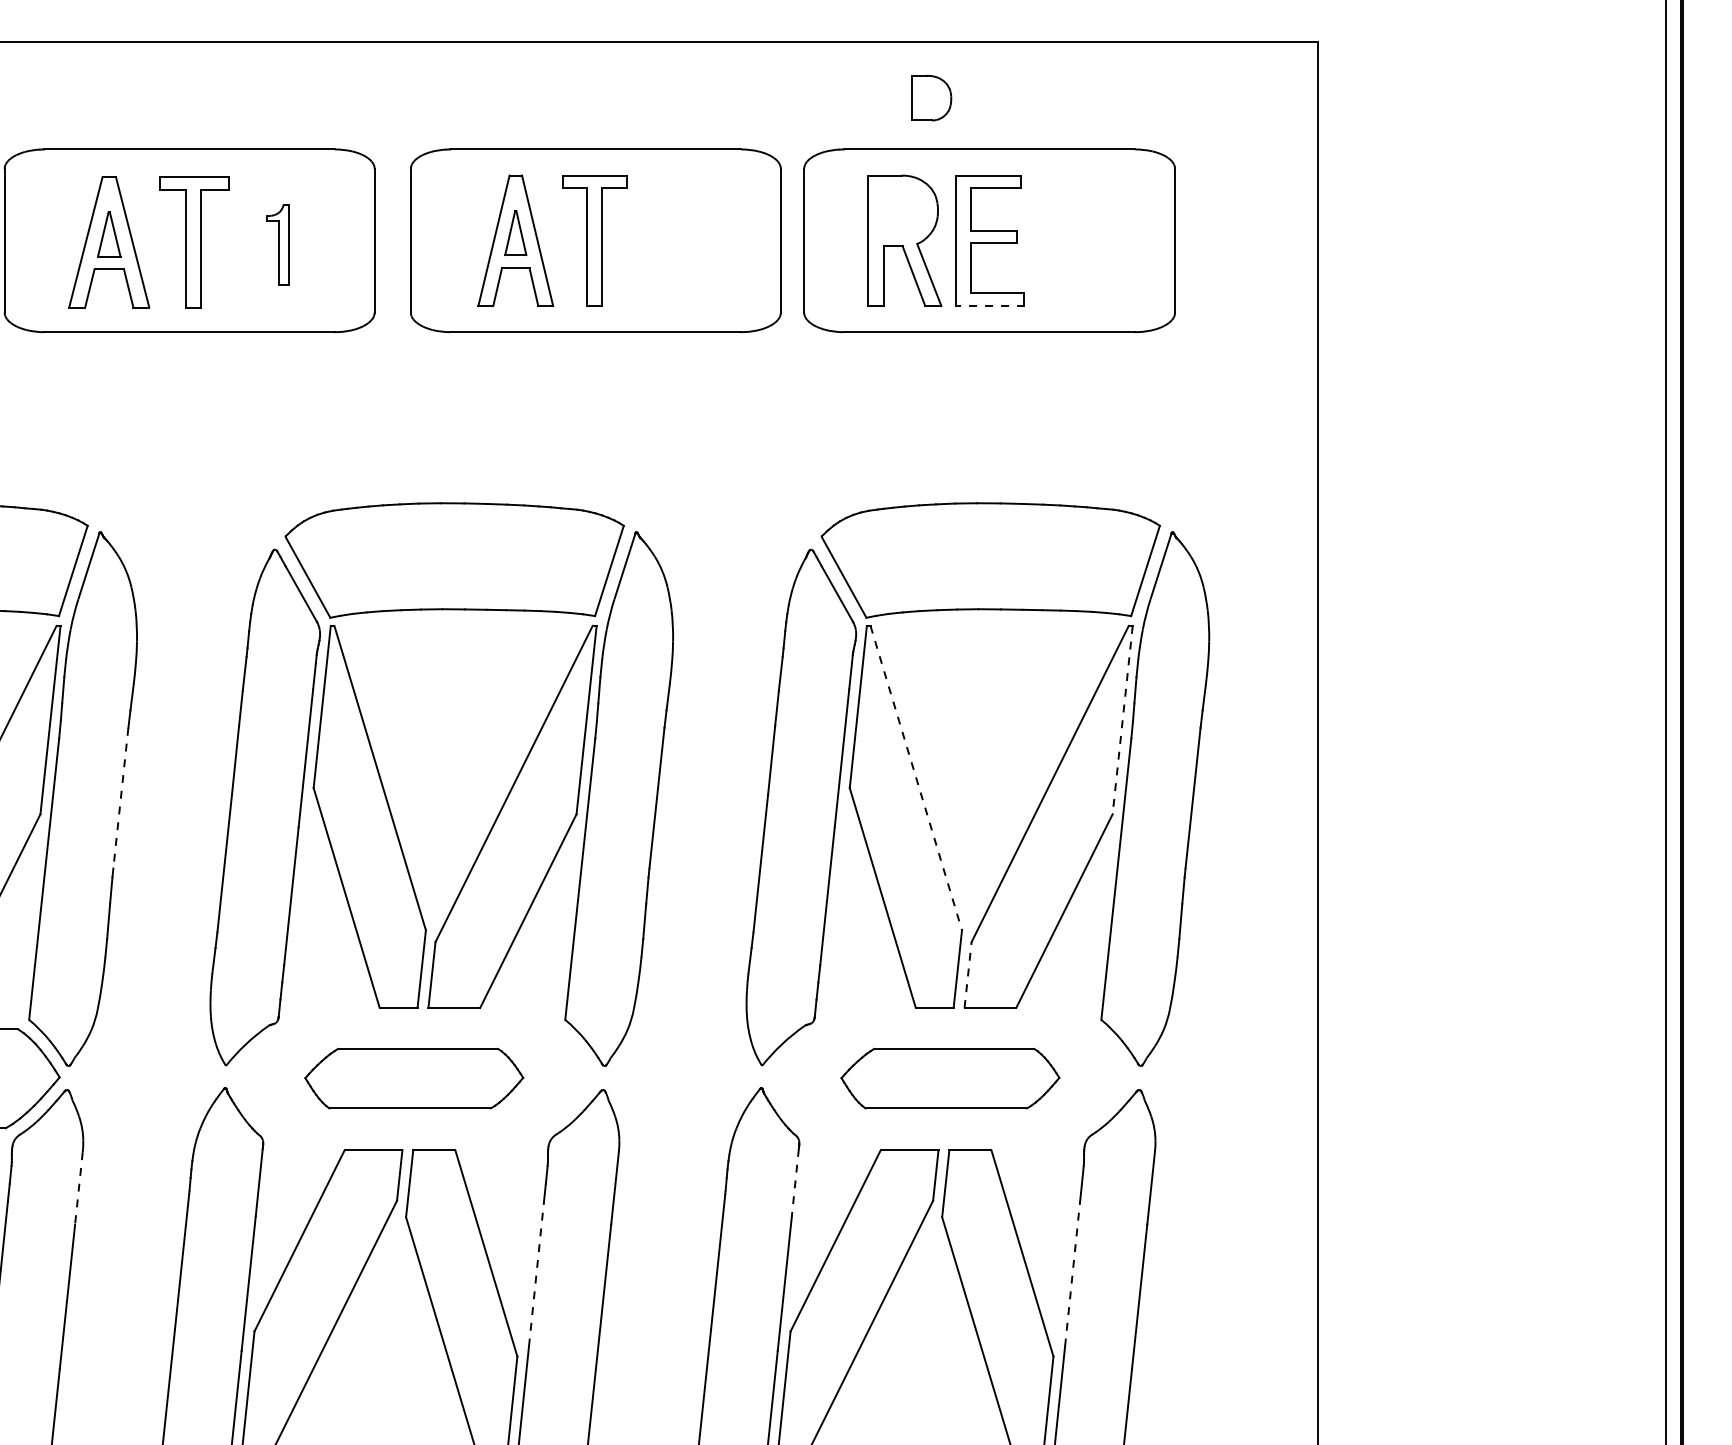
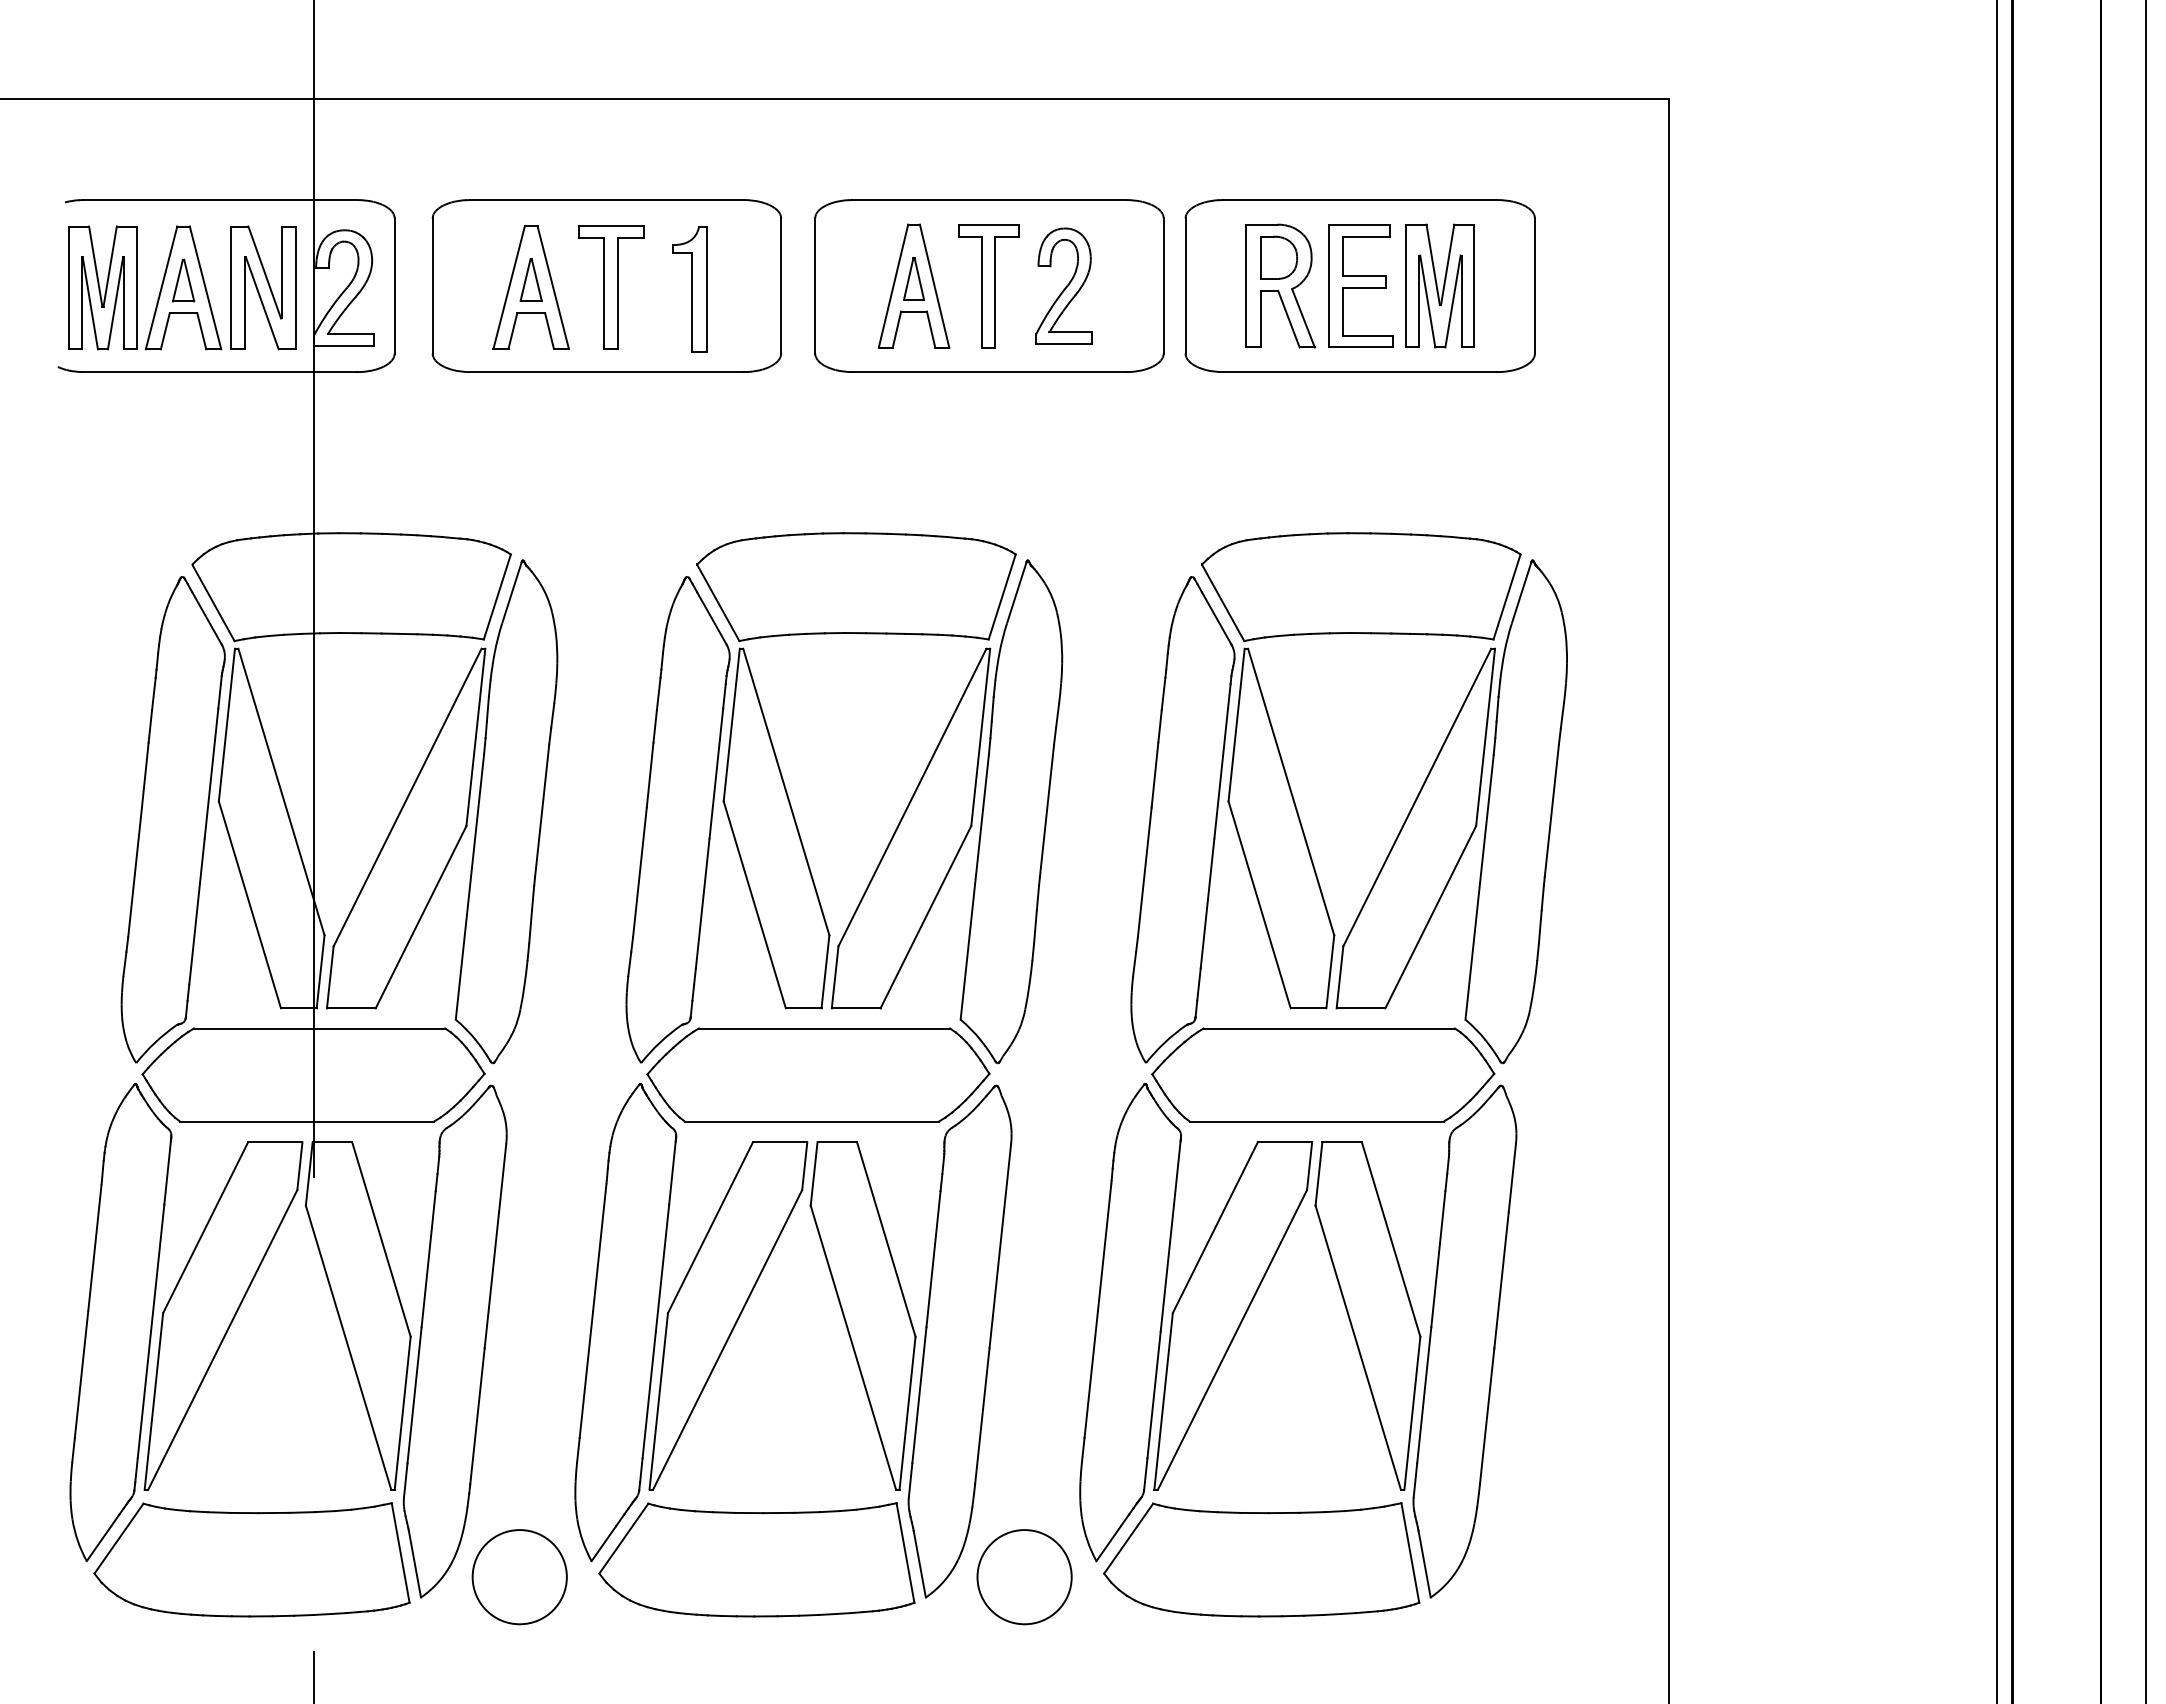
part: (931, 97) -> (1278, 257), moved
part: (674, 240) -> (1063, 285), added
part: (1073, 240) -> (1439, 285), added
part: (277, 244) -> (689, 289), size x1.67
line: (989, 306) -> (1360, 347), dashed -> solid
line: (1122, 720) -> (1485, 737), dashed -> solid
line: (916, 778) -> (1291, 792), dashed -> solid
line: (121, 797) -> (542, 810), dashed -> solid
line: (968, 973) -> (1340, 976), dashed -> solid
part: (414, 1078) -> (818, 1074), size x1.67
part: (950, 1078) -> (1323, 1074), size x1.67
line: (795, 1183) -> (1177, 1173), dashed -> solid
line: (78, 1188) -> (502, 1178), dashed -> solid
line: (536, 1273) -> (933, 1258), dashed -> solid
line: (1072, 1273) -> (1438, 1258), dashed -> solid

